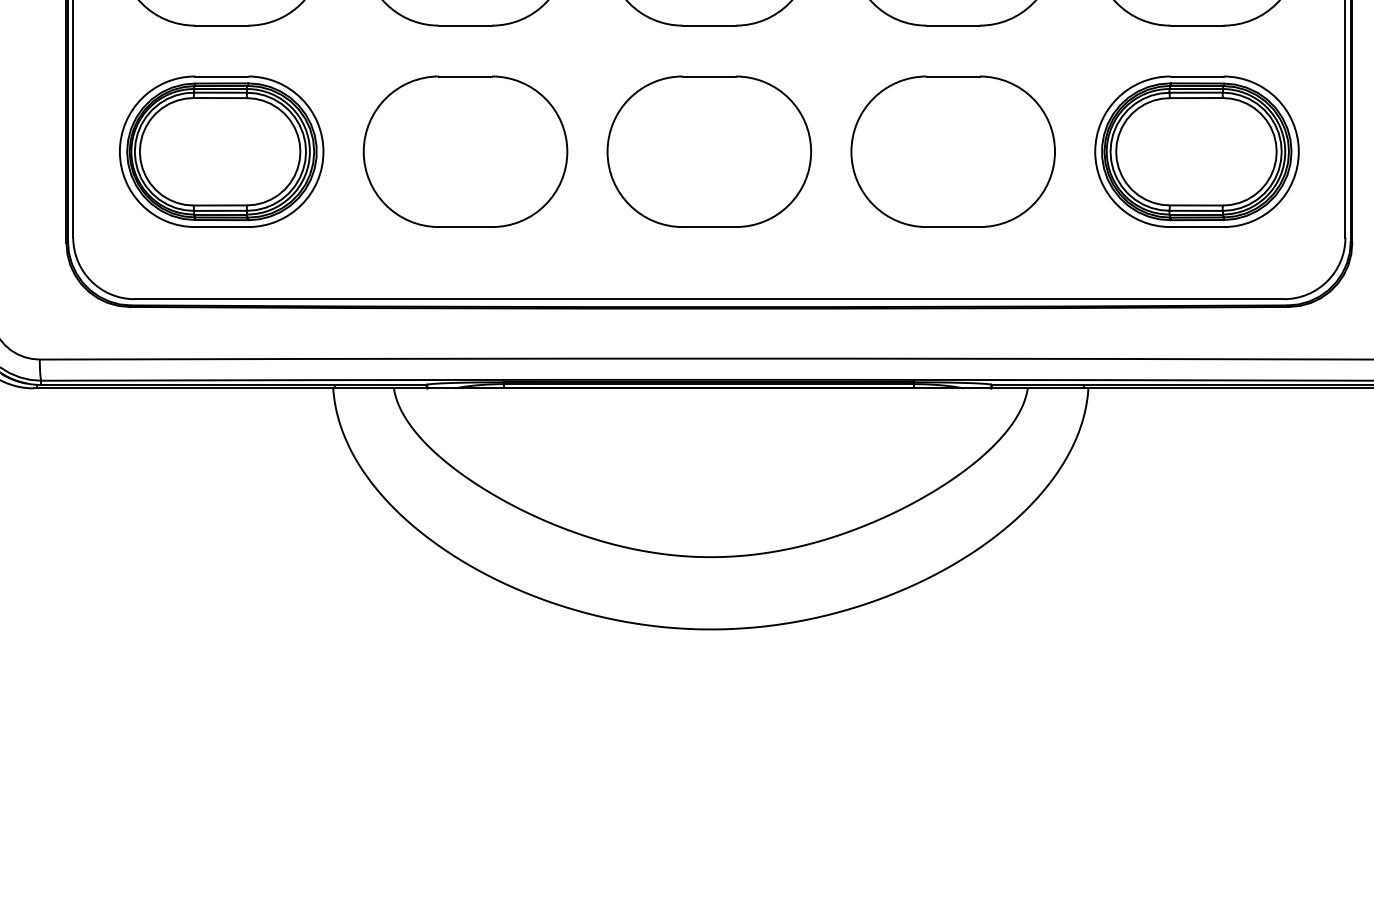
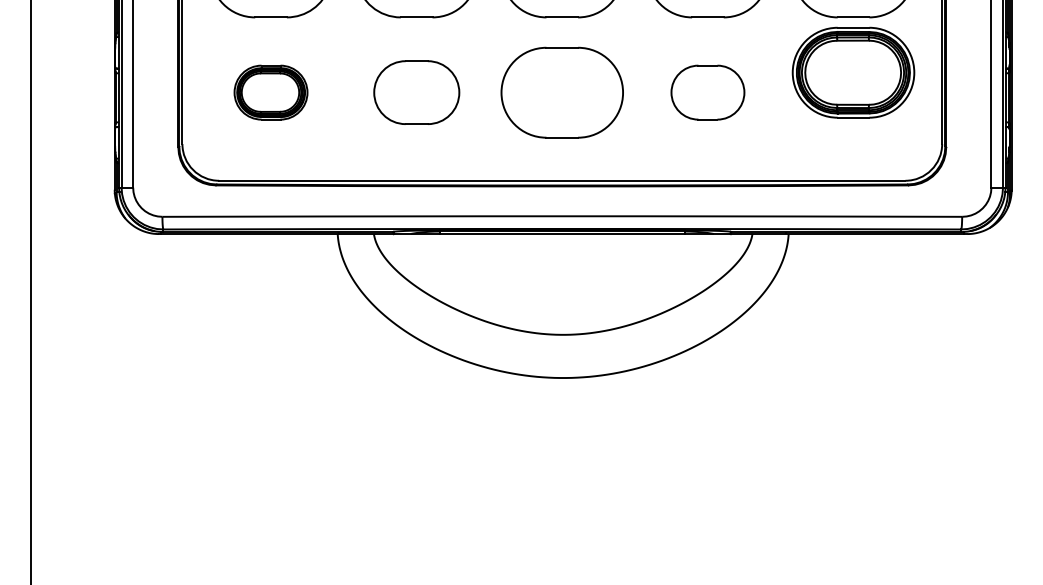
part: (220, 151) -> (270, 92), size x0.6
part: (465, 151) -> (416, 92), size x0.7
part: (952, 151) -> (707, 92), size x0.6
part: (1196, 151) -> (853, 72), moved

